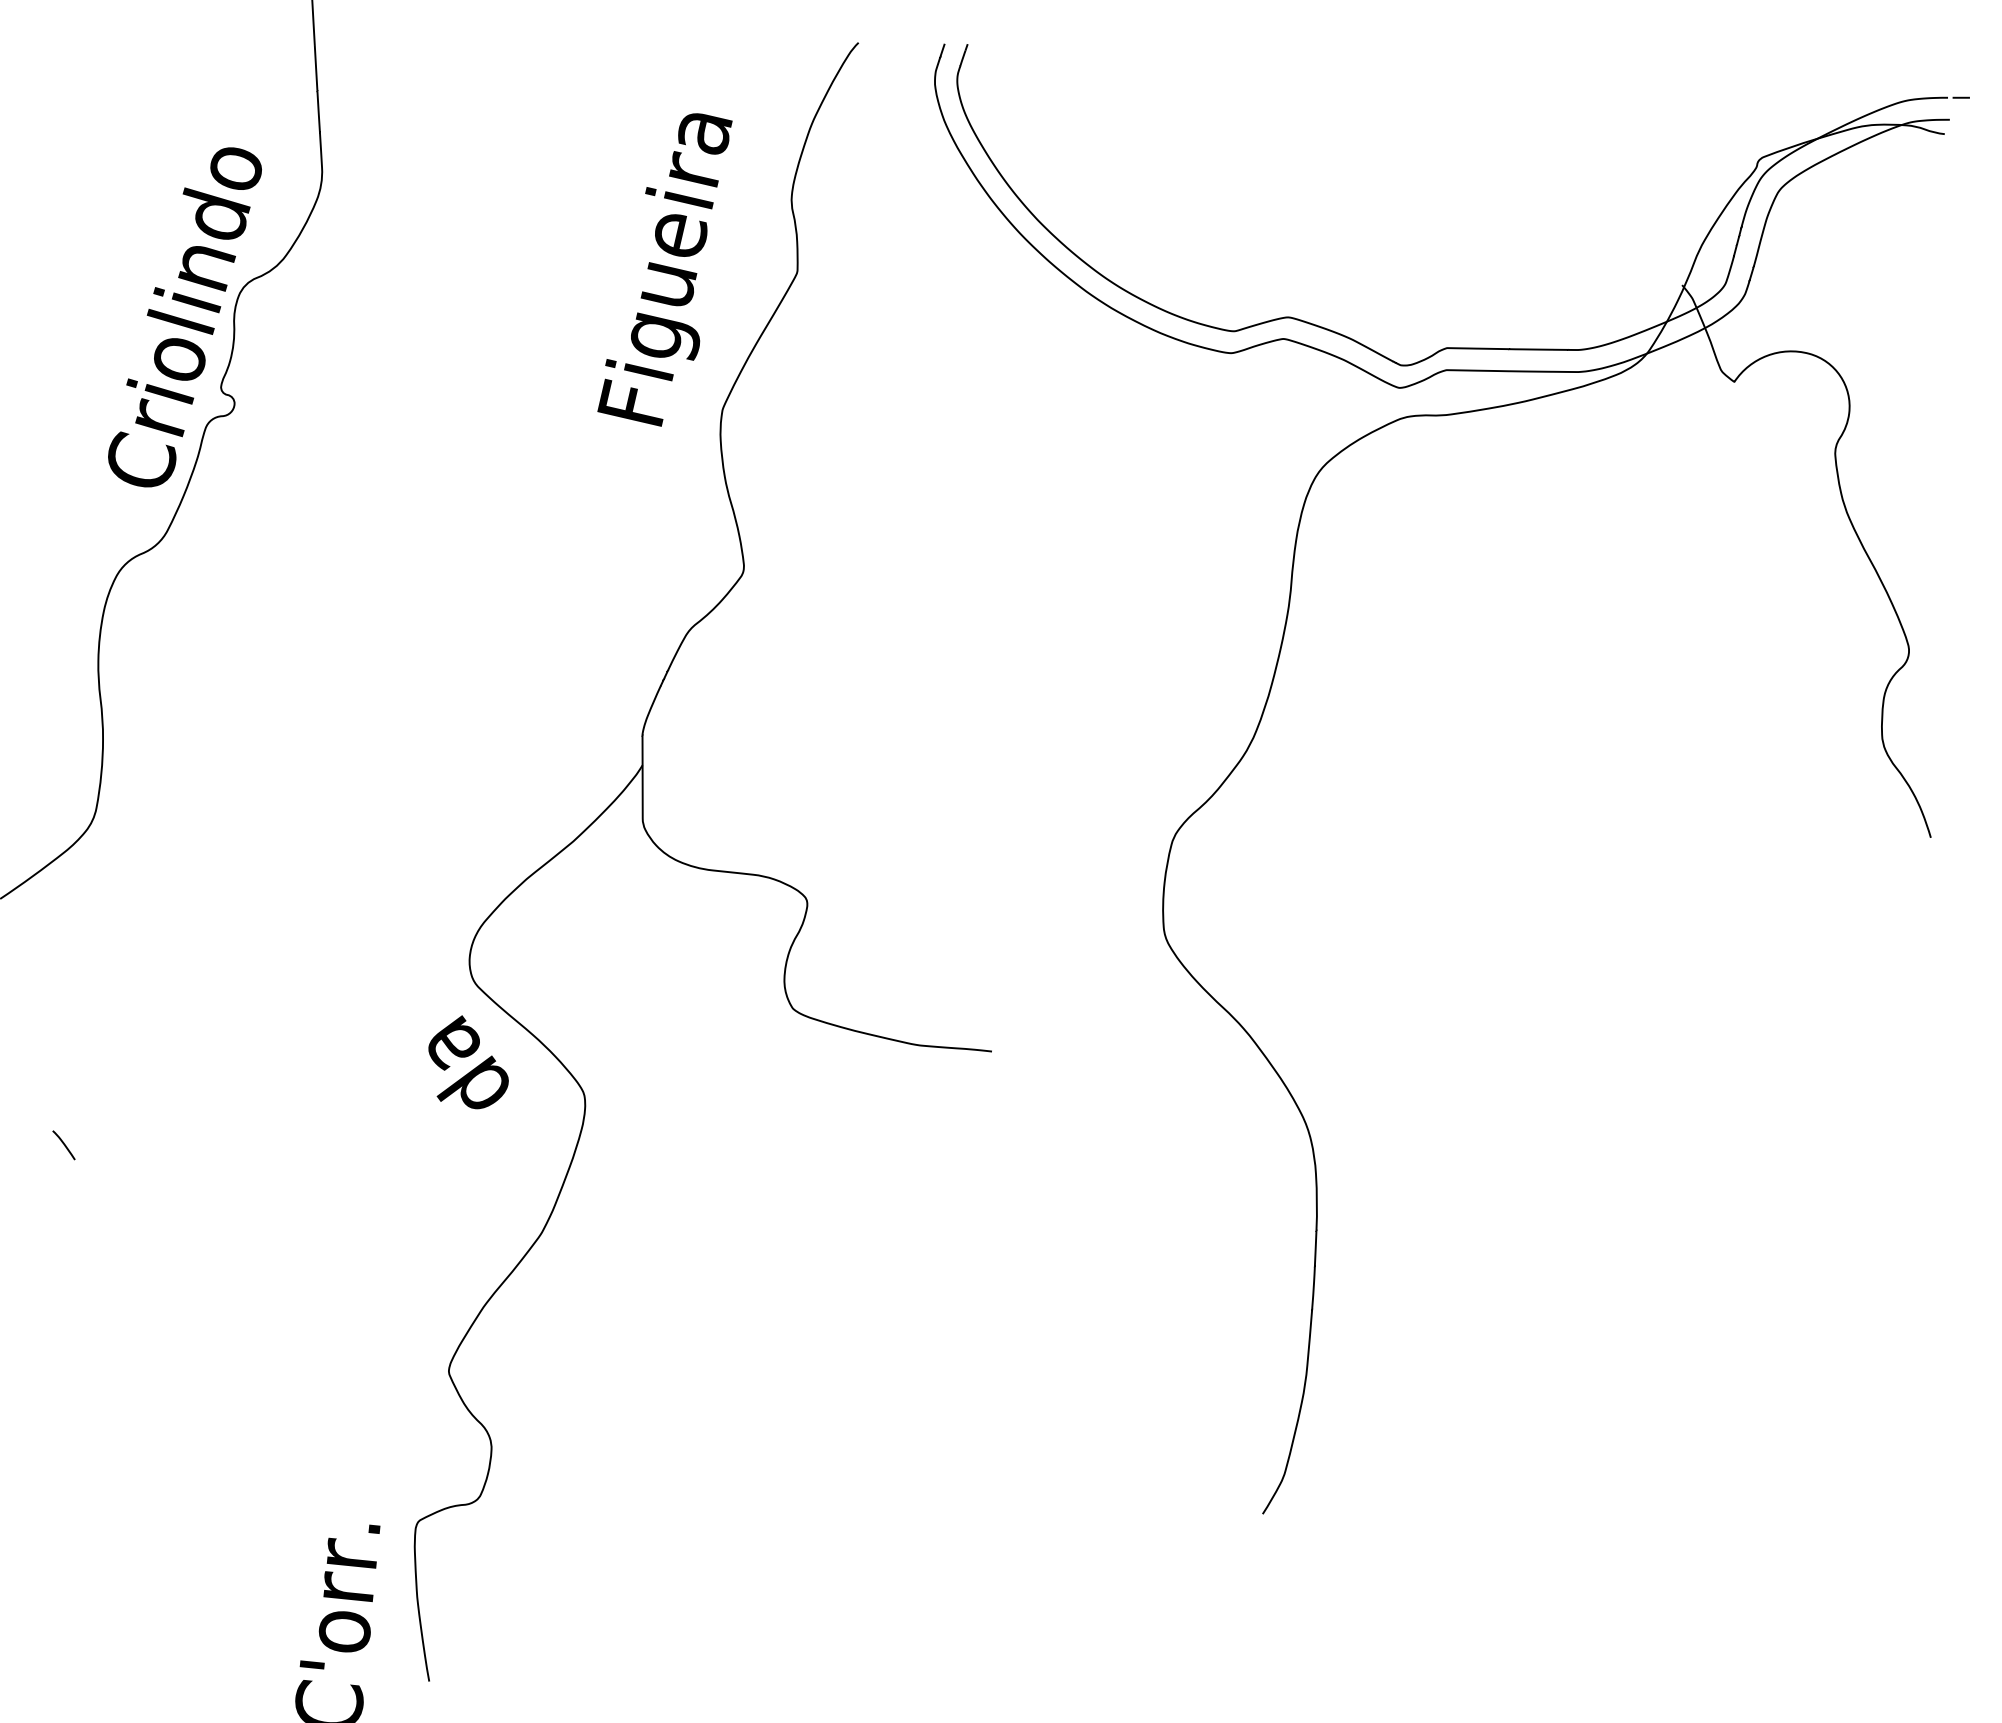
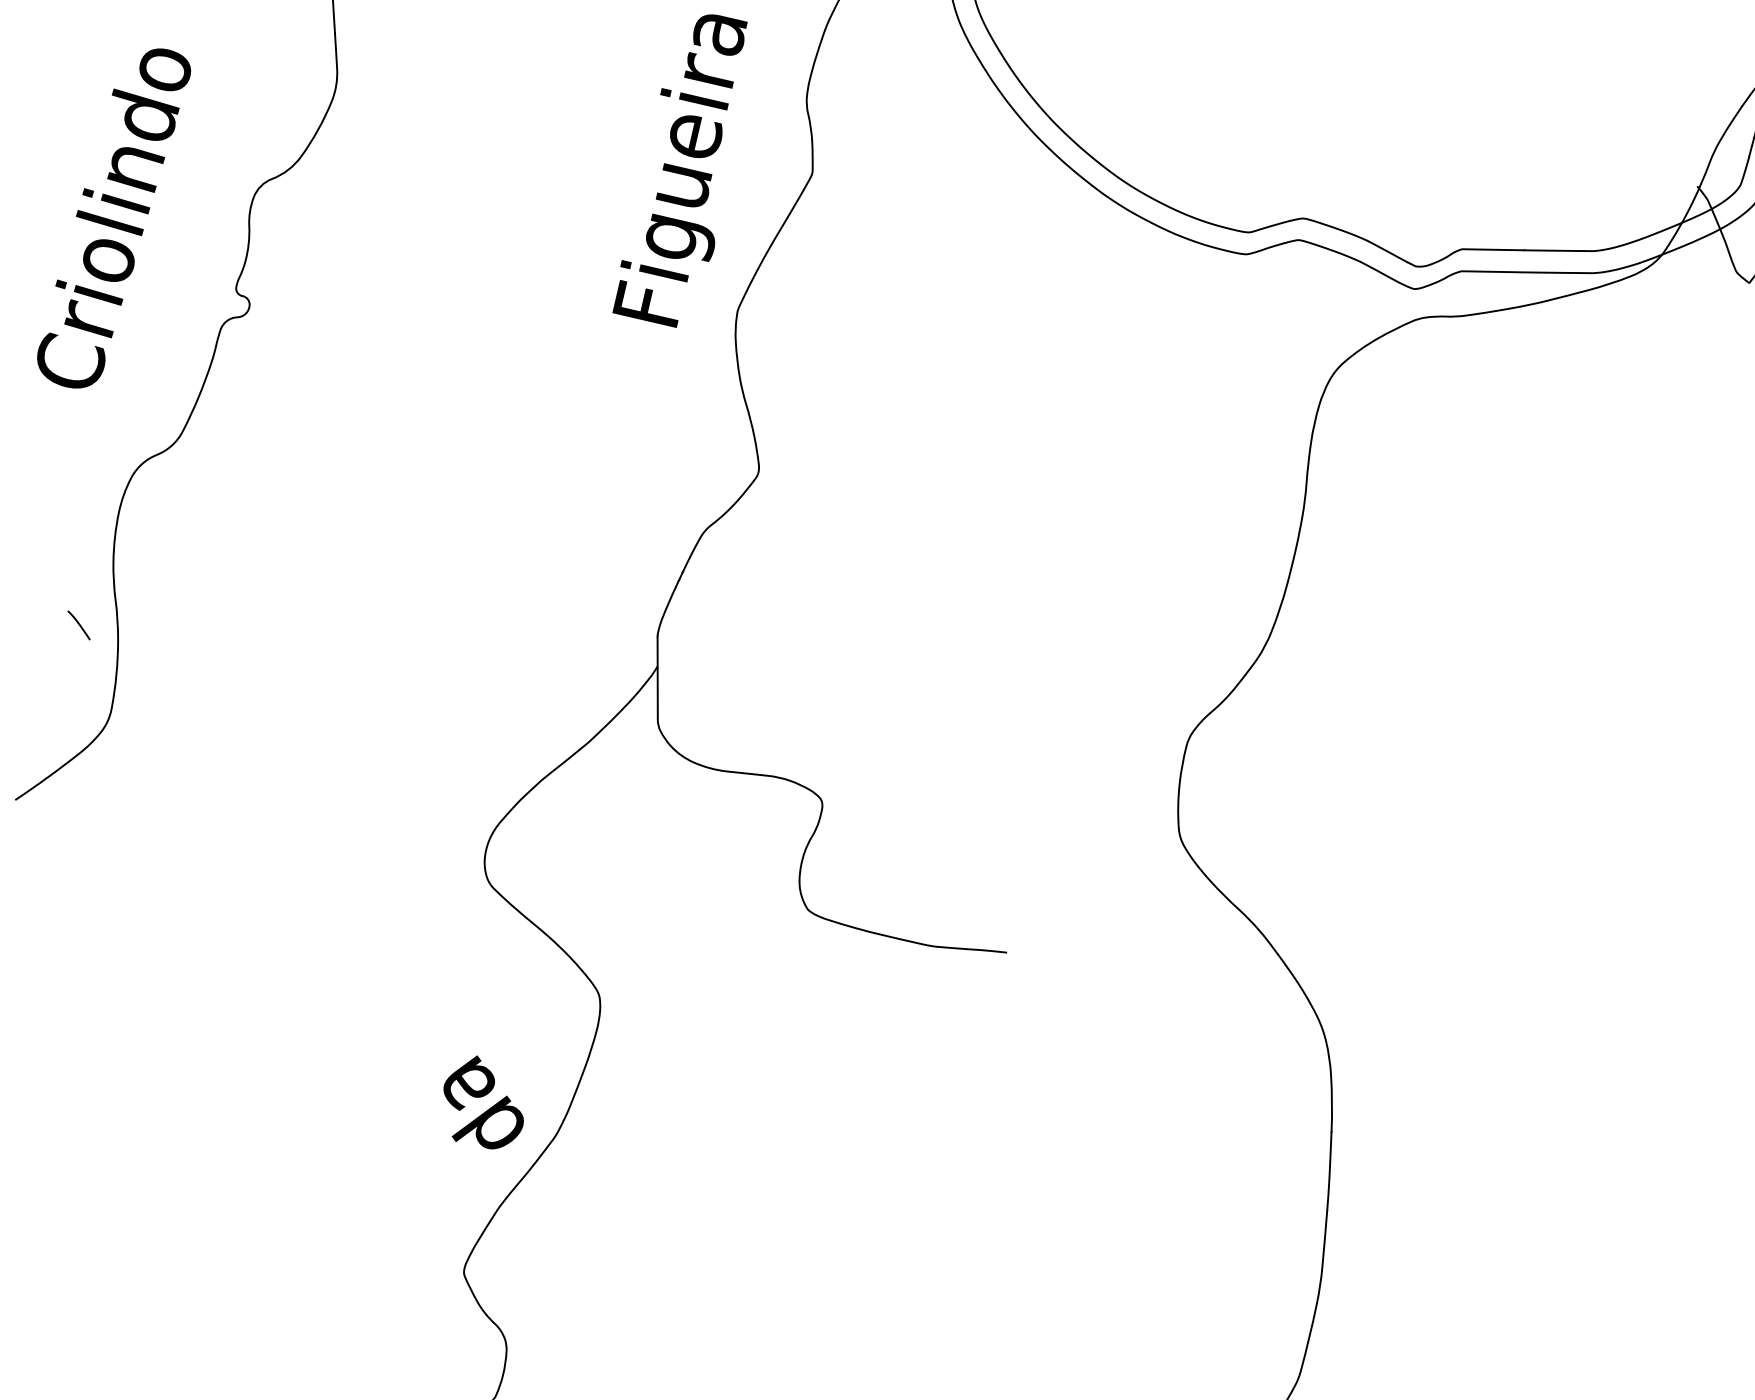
text: (184, 317) -> (113, 218), moved
text: (468, 1062) -> (483, 1102), moved
line: (63, 1144) -> (78, 624), moved

